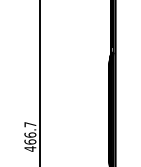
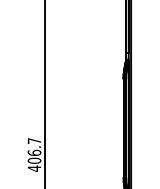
text: (29, 141) -> (33, 160), 466.7 -> 406.7

